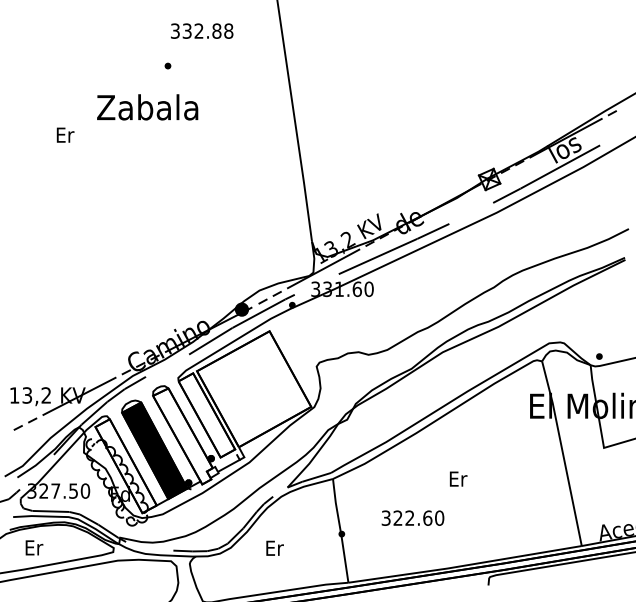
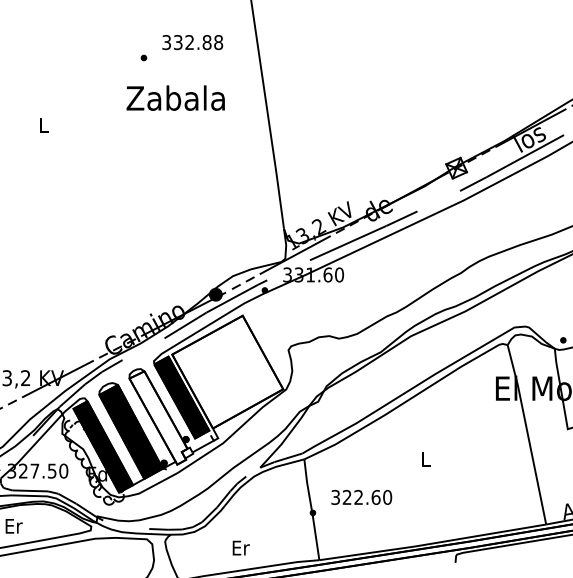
text: (202, 30) -> (193, 41), moved
text: (147, 107) -> (175, 98), moved
text: (65, 134) -> (44, 124), Er -> L
fill: (206, 415) -> (181, 397), added
fill: (125, 466) -> (102, 447), added
text: (458, 478) -> (426, 458), Er -> L
text: (412, 517) -> (361, 496), moved
text: (274, 547) -> (240, 547), moved

